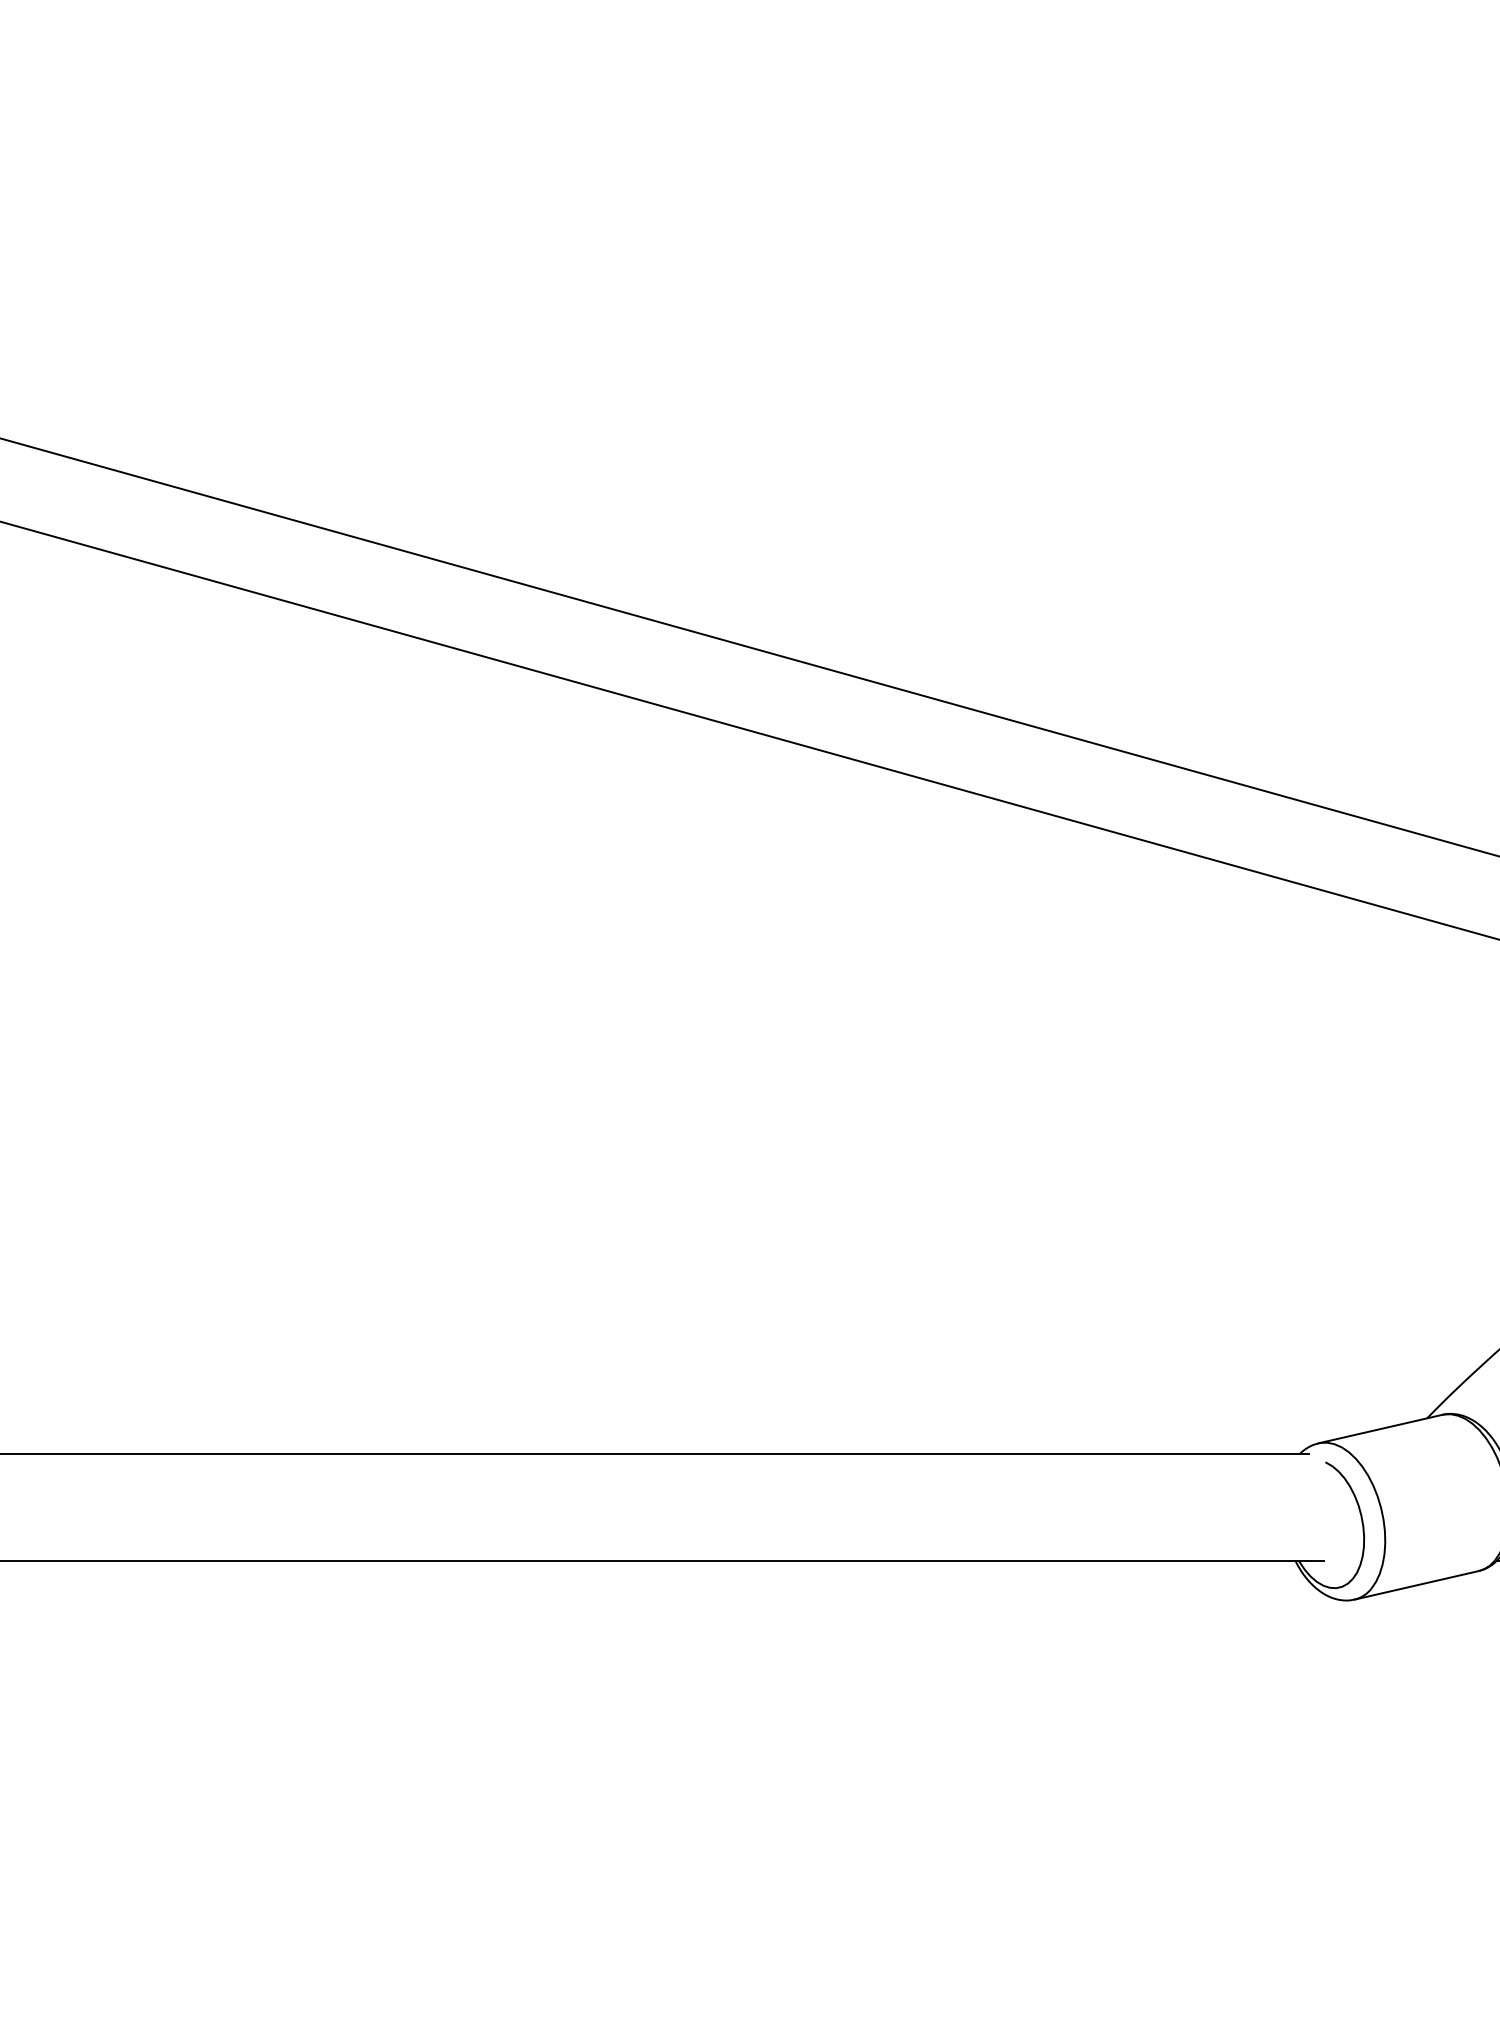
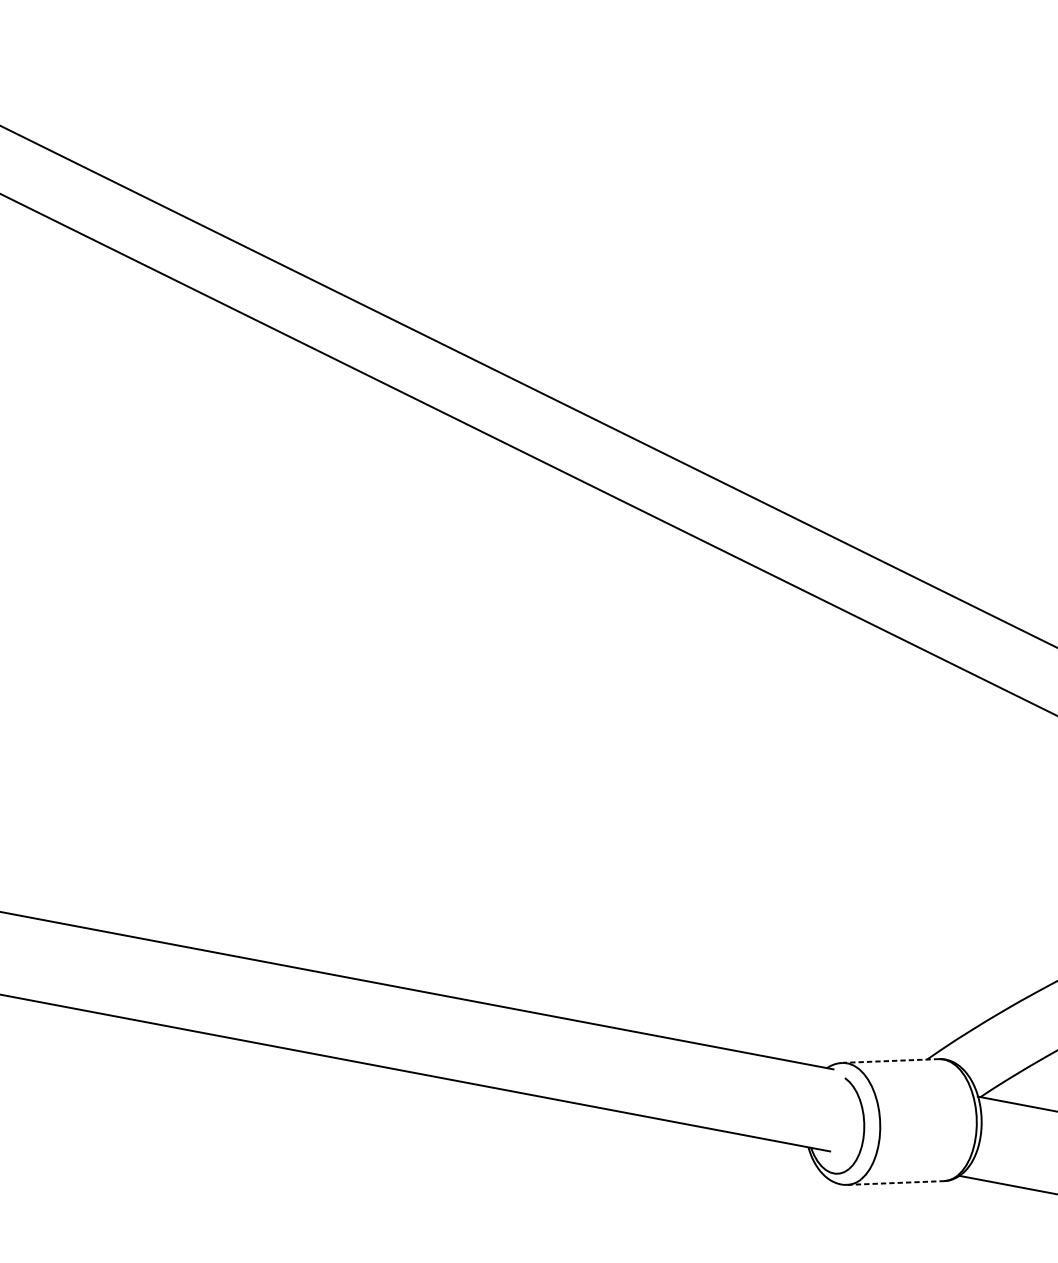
line: (1380, 1429) -> (890, 1061), solid -> dashed
line: (1417, 1585) -> (896, 1183), solid -> dashed

